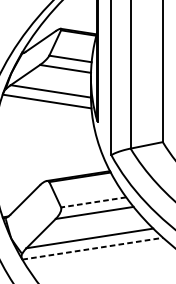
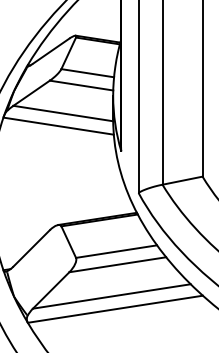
line: (93, 202) -> (116, 251), dashed -> solid
line: (92, 248) -> (115, 309), dashed -> solid

